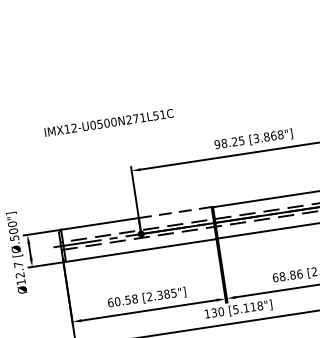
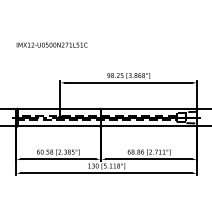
text: (107, 121) -> (51, 44), moved
line: (173, 212) -> (79, 108), dashed -> solid

